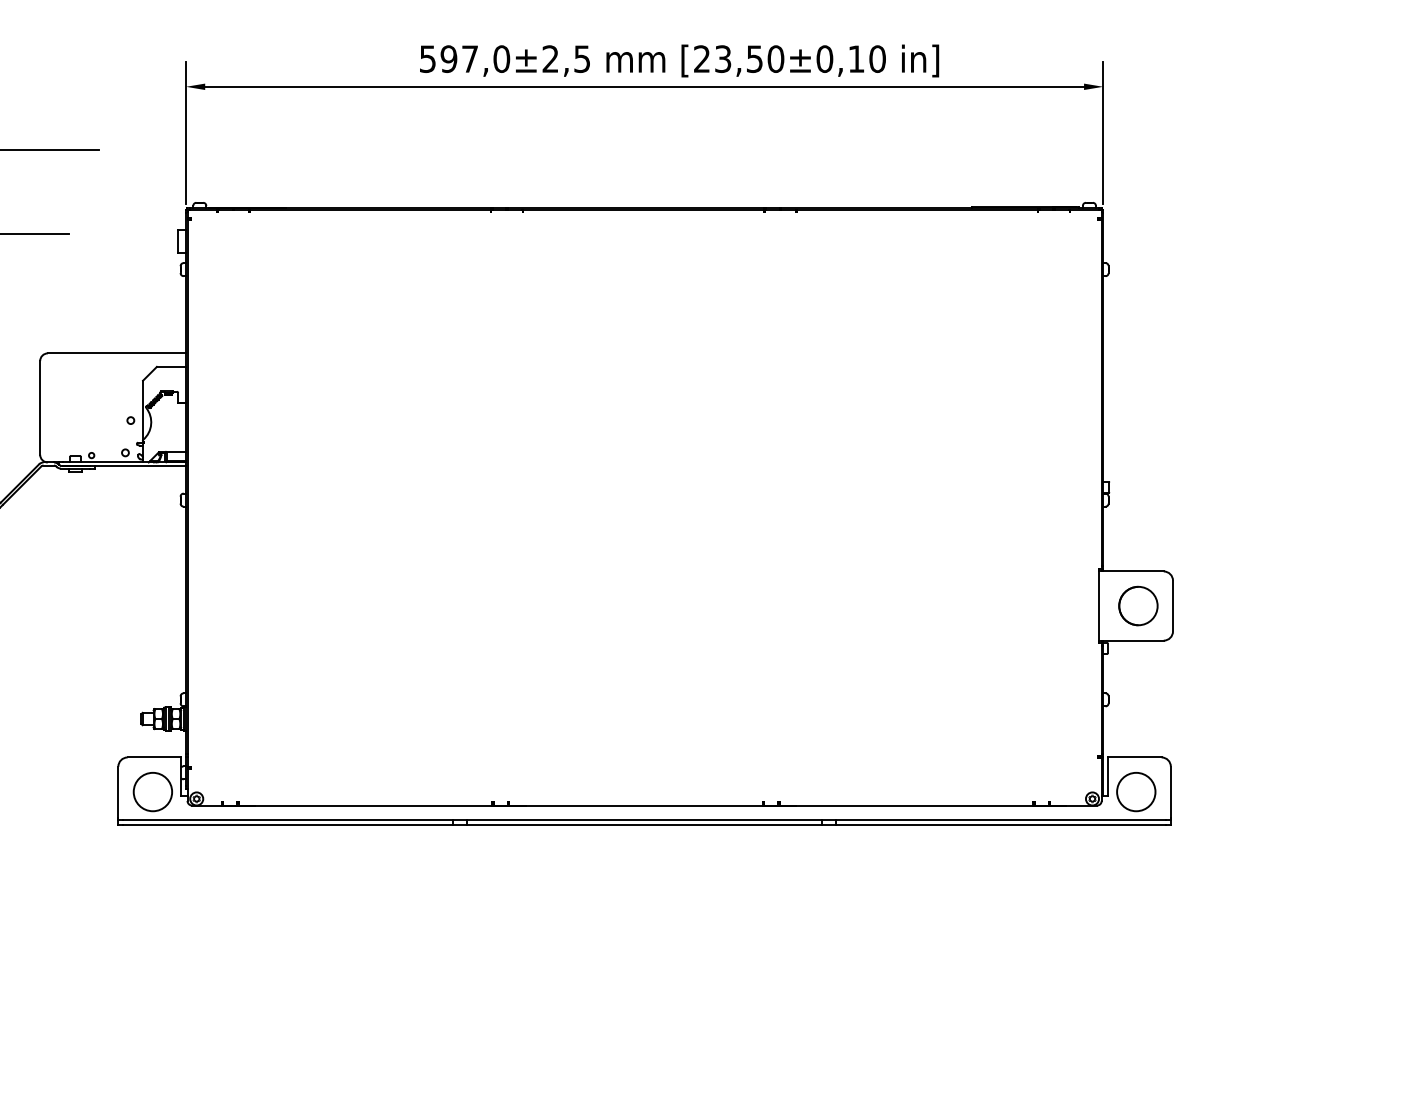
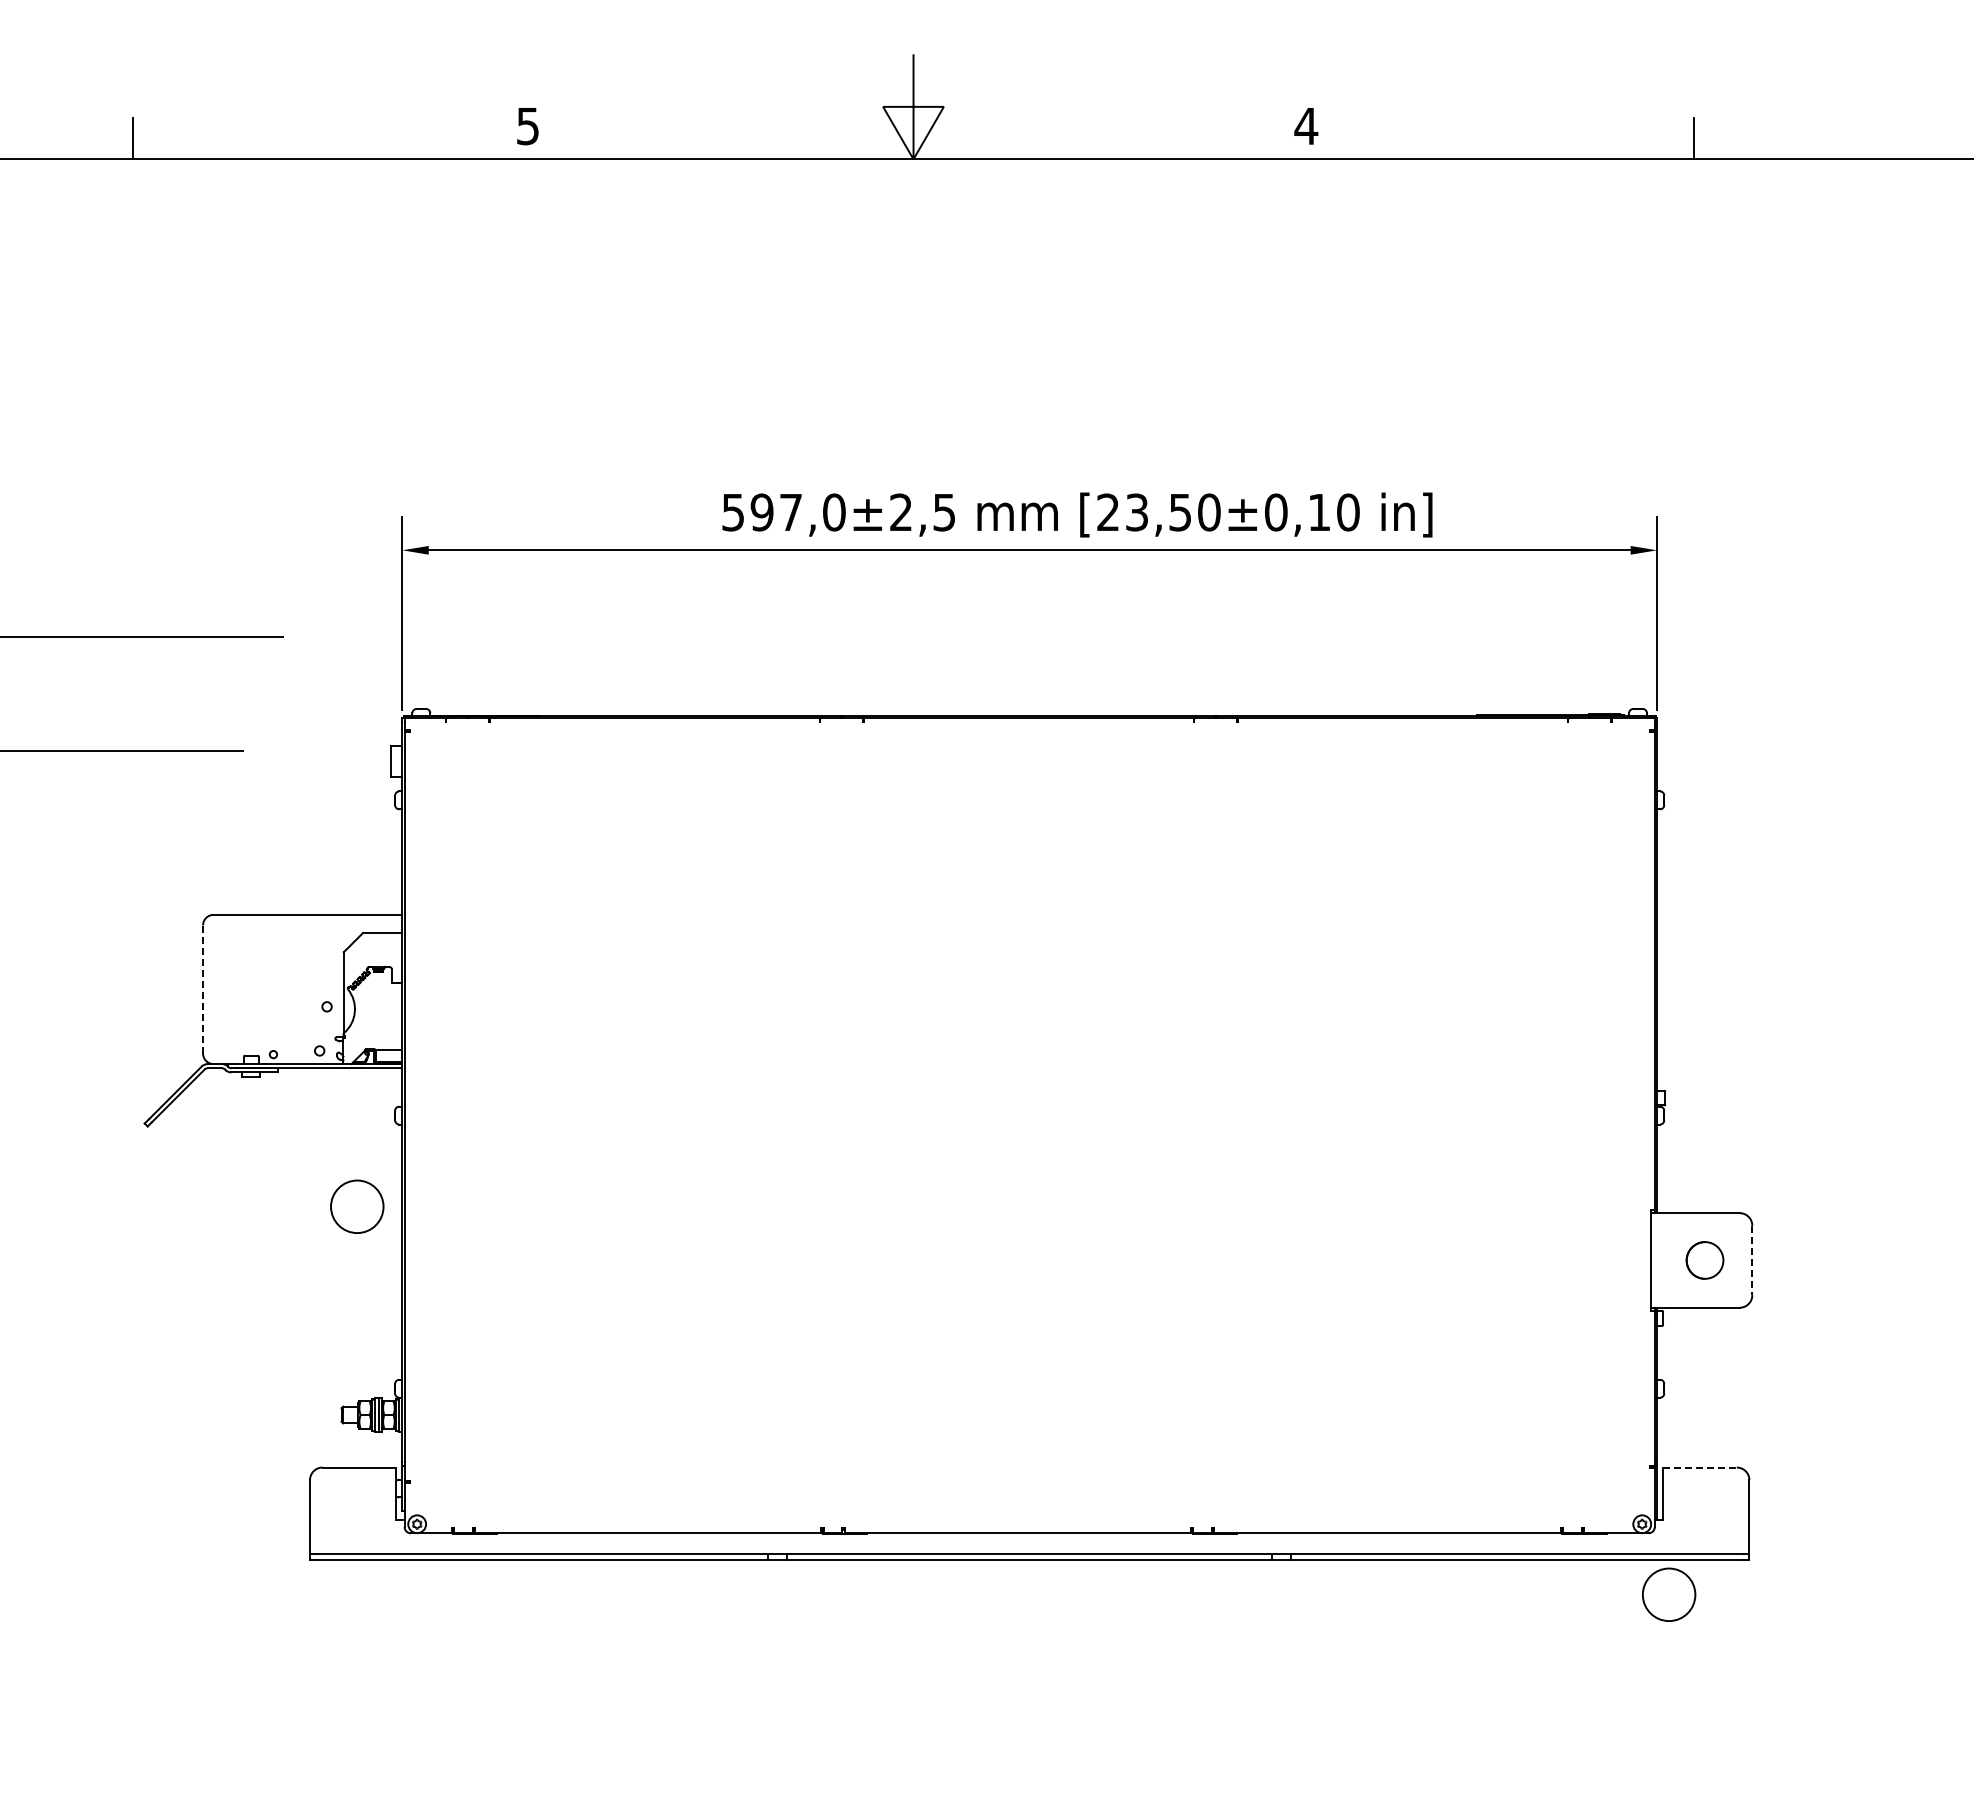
line: (40, 407) -> (203, 989), solid -> dashed
part: (1138, 606) -> (1704, 1260), size x0.7
line: (1173, 606) -> (1752, 1260), solid -> dashed
line: (1135, 757) -> (1700, 1467), solid -> dashed
circle: (153, 791) -> (357, 1206), moved
circle: (1136, 791) -> (1669, 1594), moved

